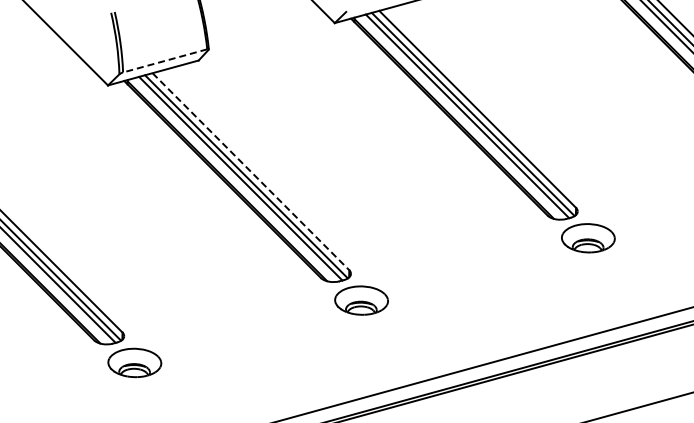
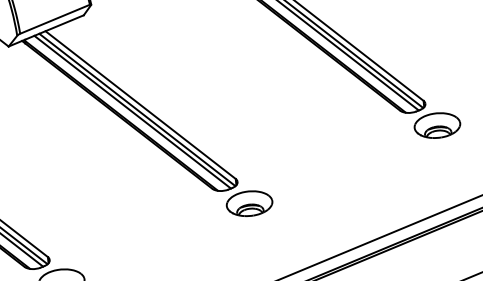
line: (165, 60) -> (55, 18), dashed -> solid
line: (251, 172) -> (141, 105), dashed -> solid

